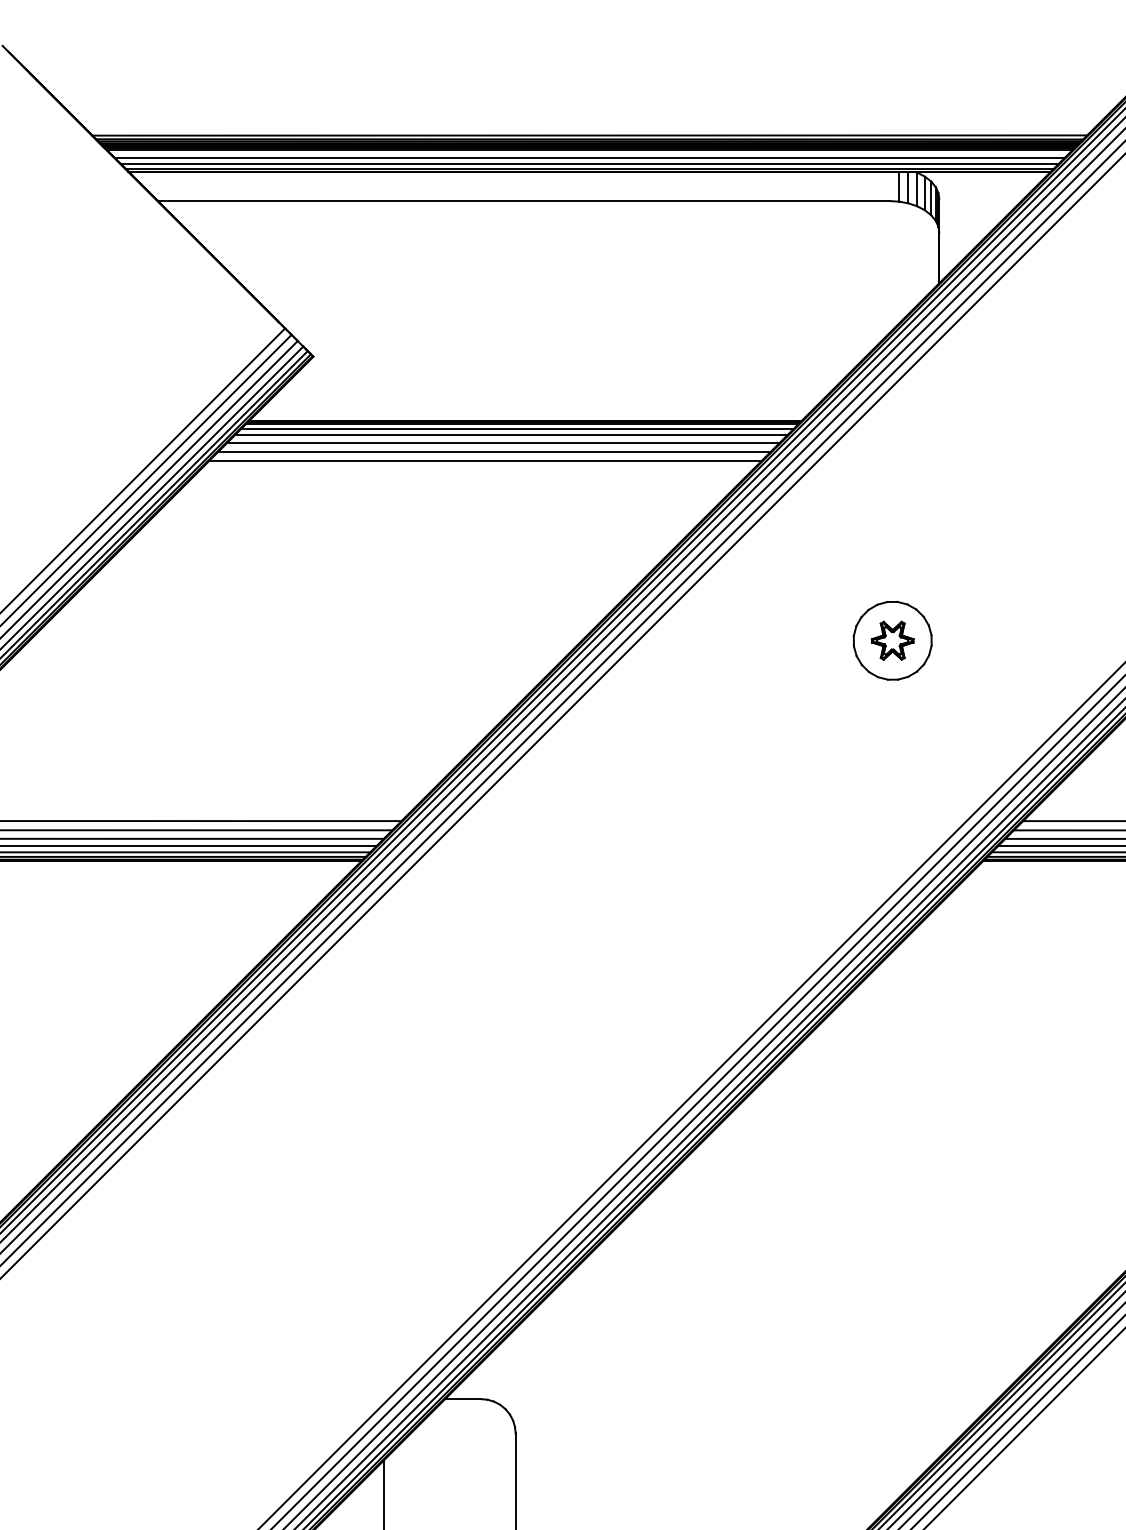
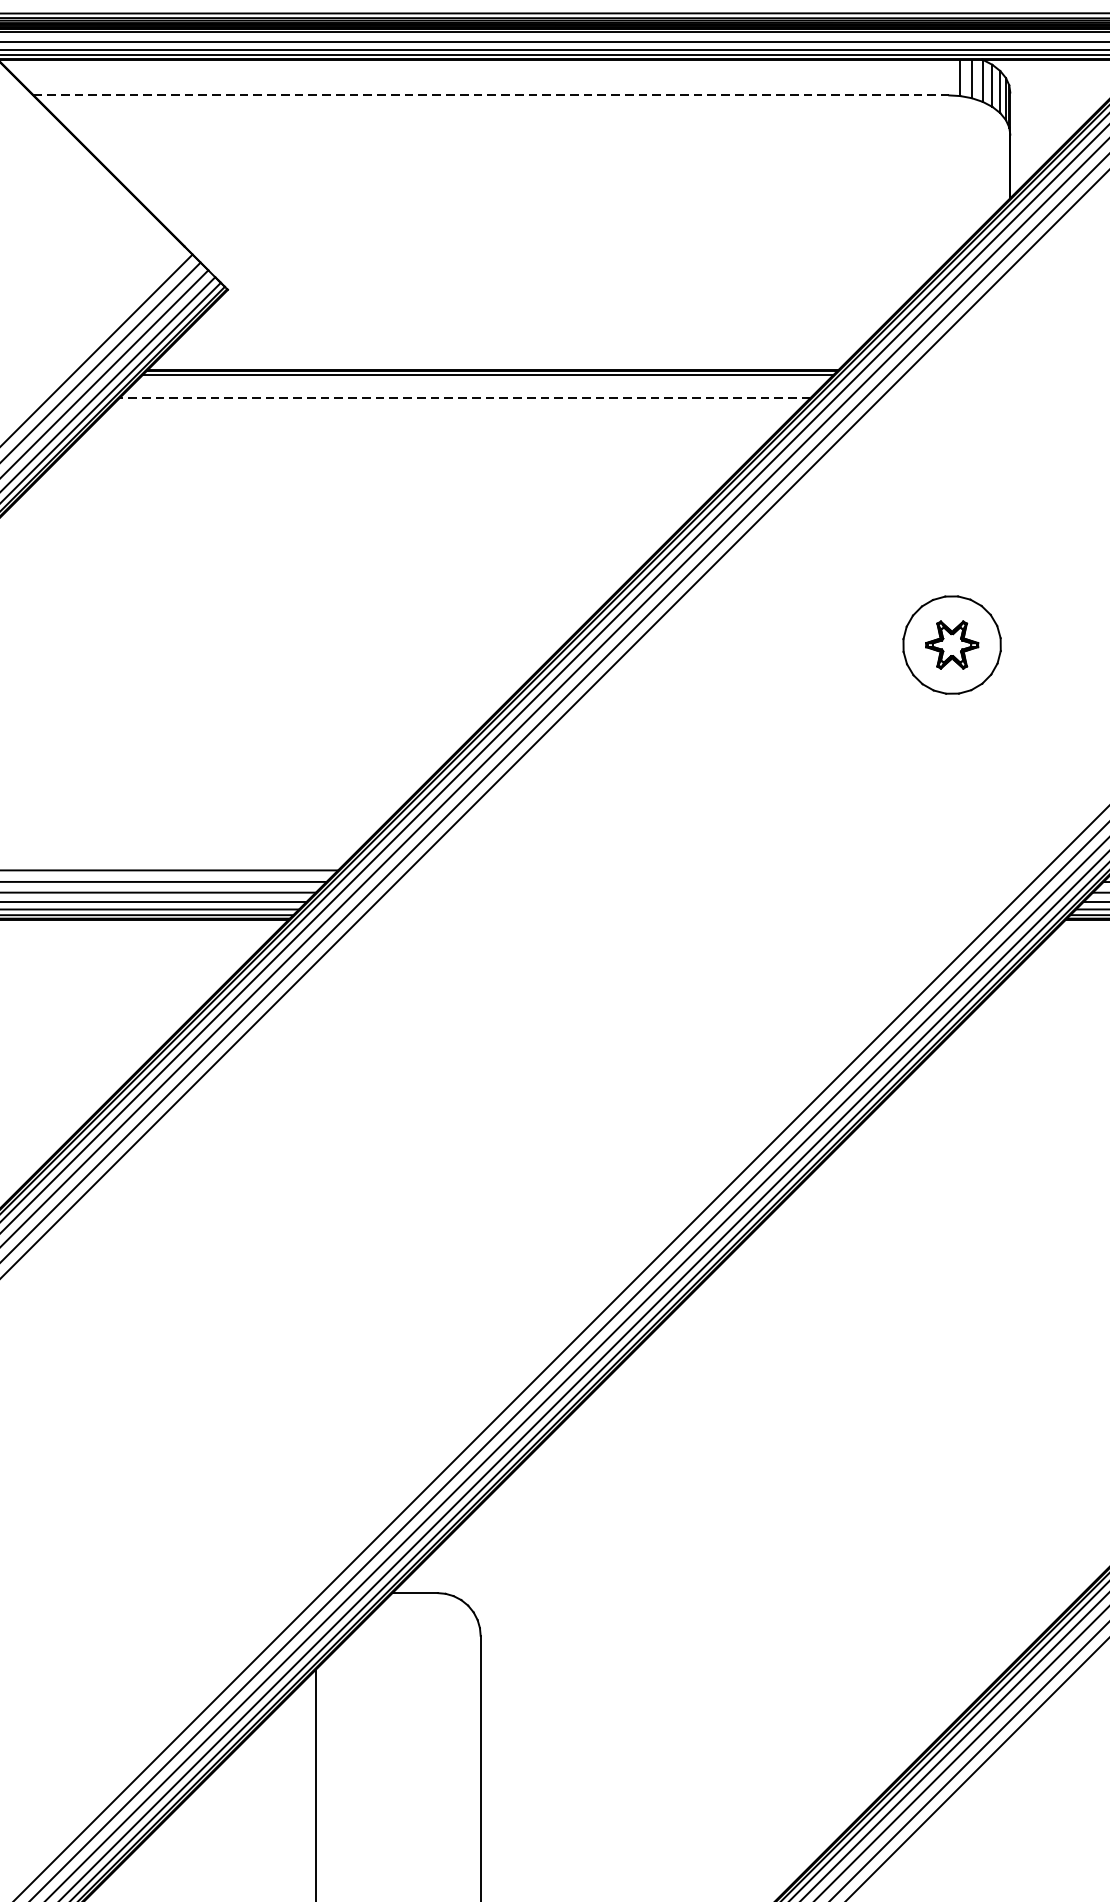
line: (524, 201) -> (491, 95), solid -> dashed
line: (517, 428) -> (483, 379), removed
line: (510, 435) -> (474, 388), removed
line: (502, 443) -> (464, 398), solid -> dashed
line: (494, 451) -> (454, 408), removed
line: (485, 460) -> (443, 419), removed

